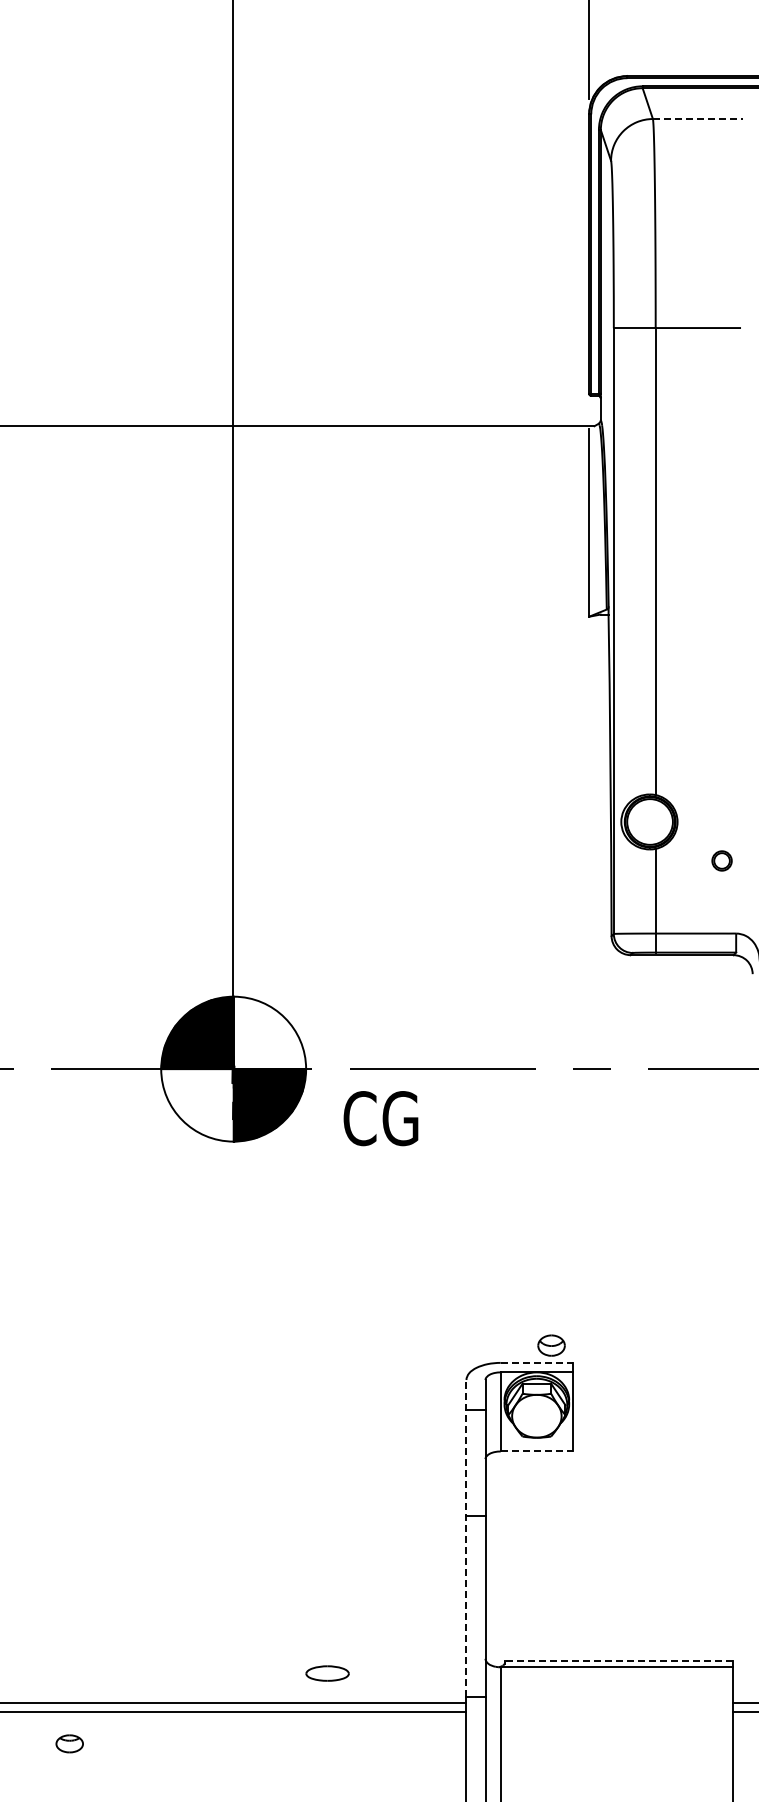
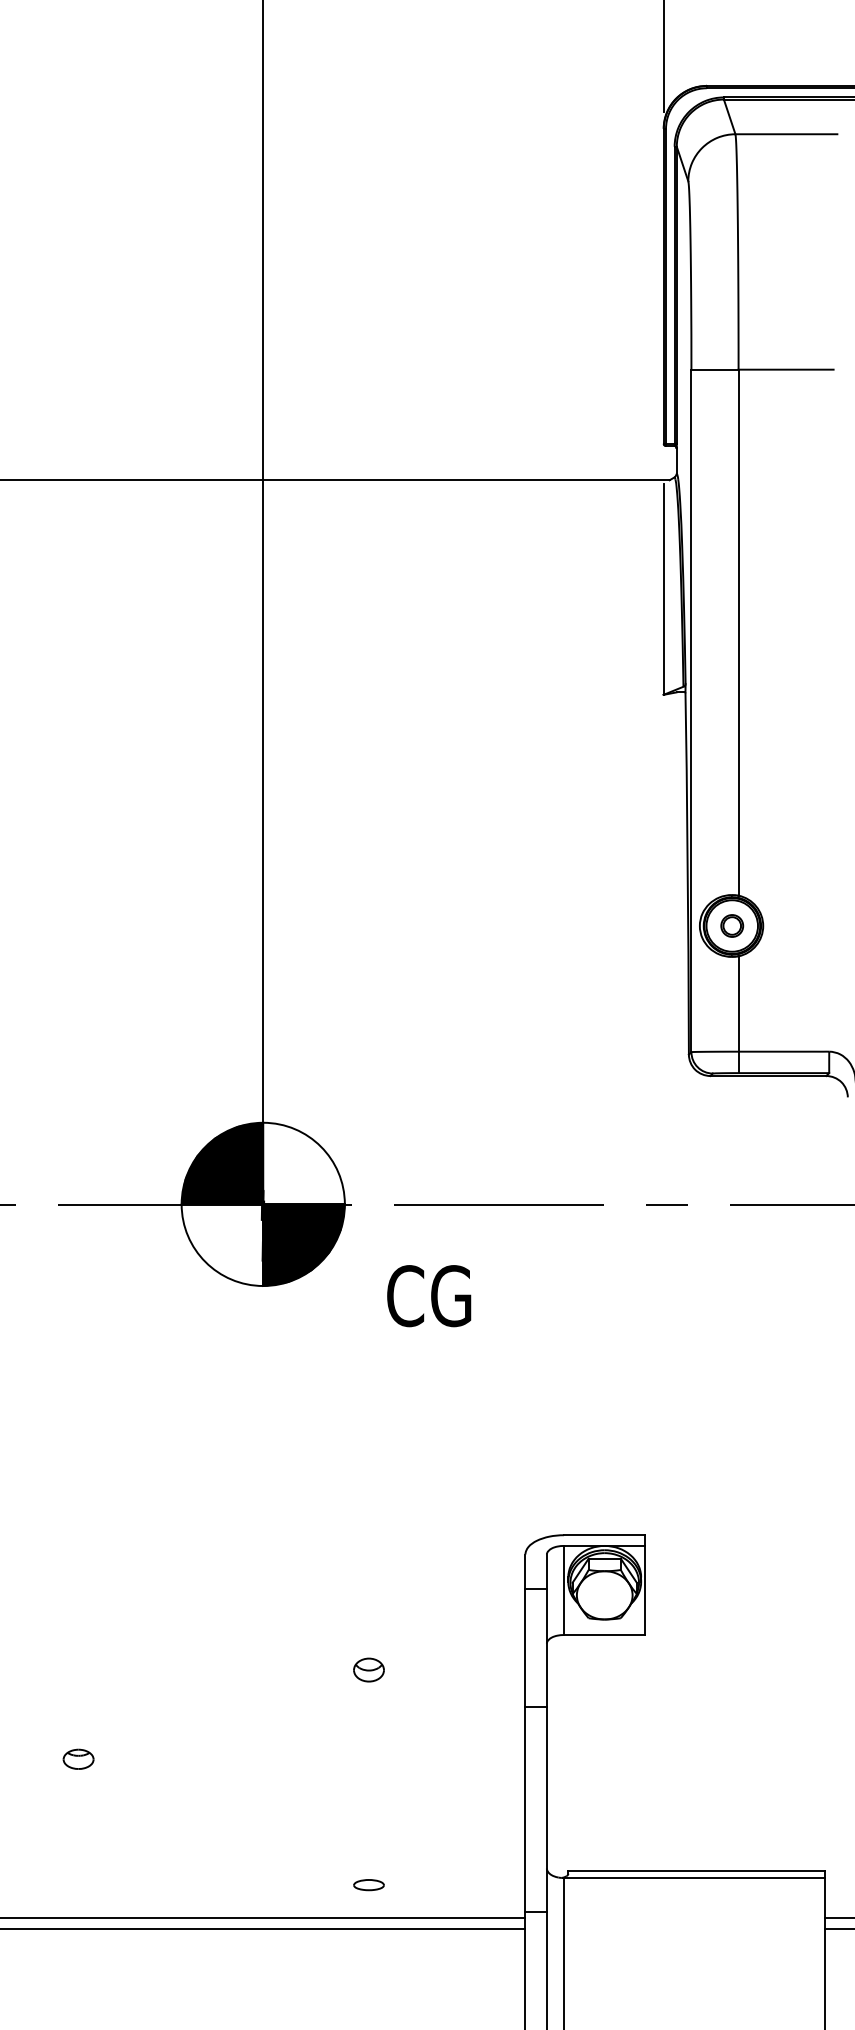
line: (698, 119) -> (786, 134), dashed -> solid
part: (721, 860) -> (731, 925), moved
text: (380, 1118) -> (428, 1296), moved
part: (551, 1345) -> (368, 1669), moved
line: (537, 1362) -> (605, 1534), dashed -> solid
line: (537, 1451) -> (605, 1635), dashed -> solid
line: (466, 1538) -> (525, 1733), dashed -> solid
line: (618, 1660) -> (696, 1870), dashed -> solid
part: (327, 1673) -> (368, 1885), size x0.62
part: (69, 1743) -> (78, 1758), moved

